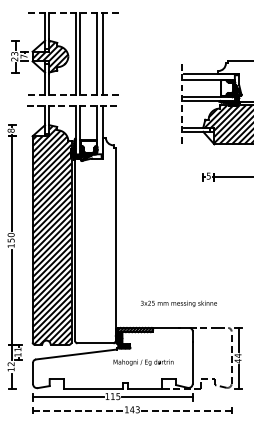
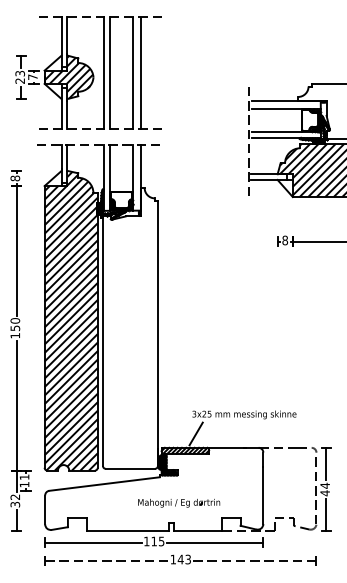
text: (209, 176) -> (285, 240), 5 -> 8
line: (143, 317) -> (195, 433), added
text: (143, 362) -> (179, 503), moved
text: (11, 369) -> (15, 504), 12 -> 32

